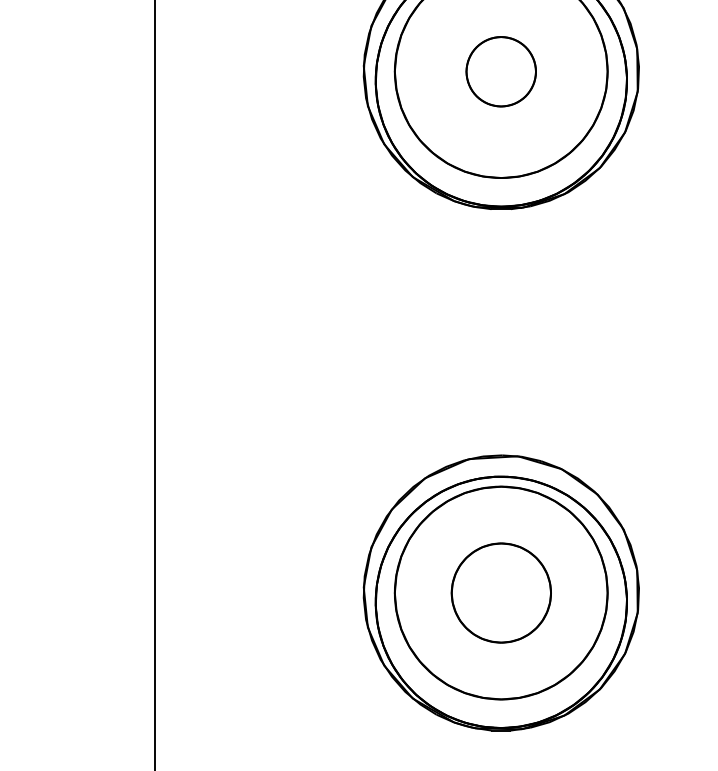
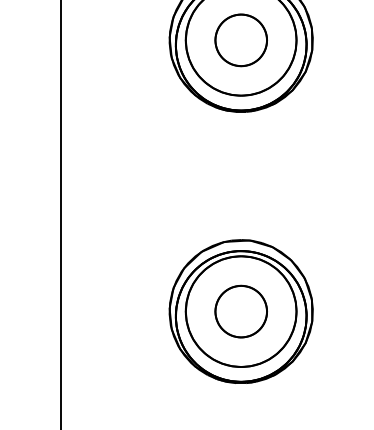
part: (499, 71) -> (240, 40), size x1.43

